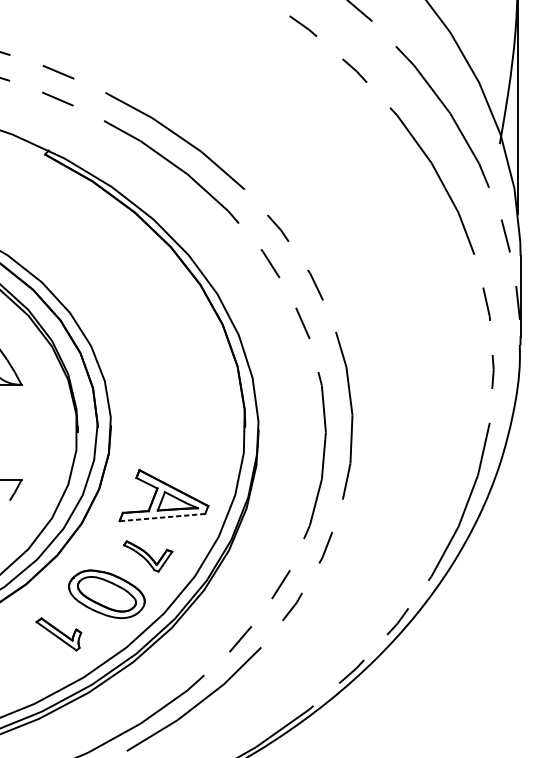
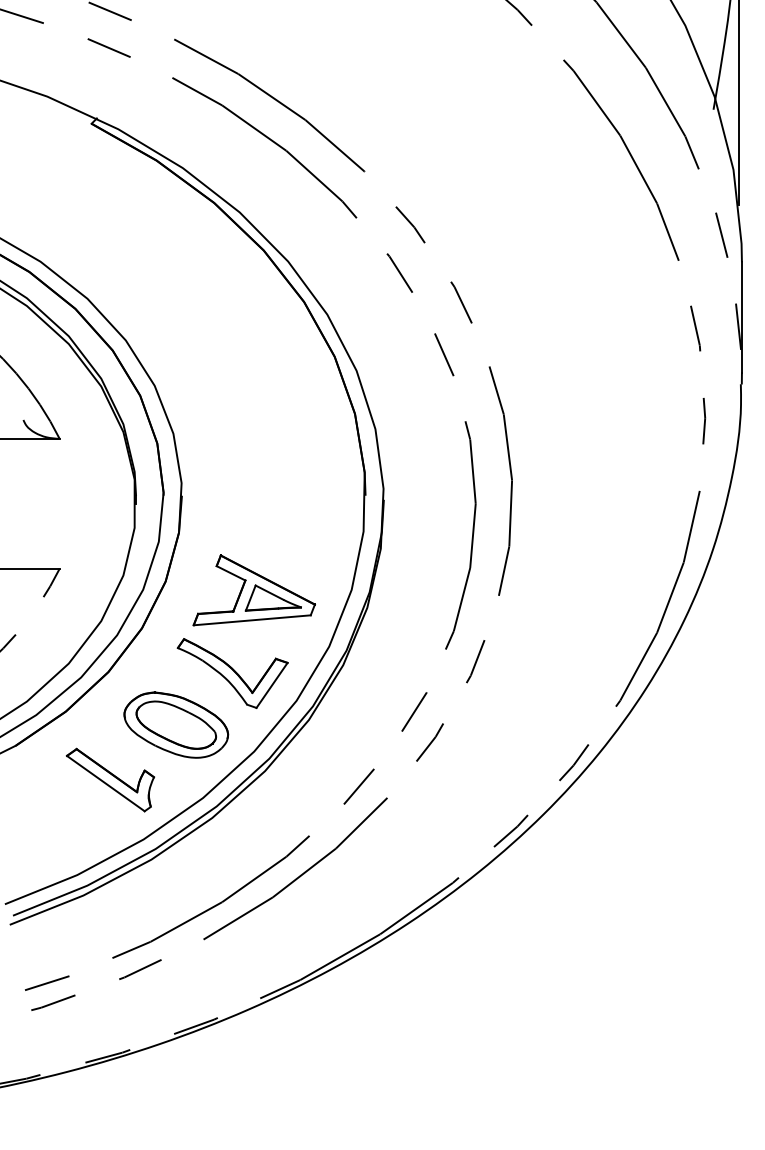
line: (162, 517) -> (252, 620), dashed -> solid
part: (148, 556) -> (232, 673), size x1.67
part: (58, 633) -> (110, 779), size x1.43

